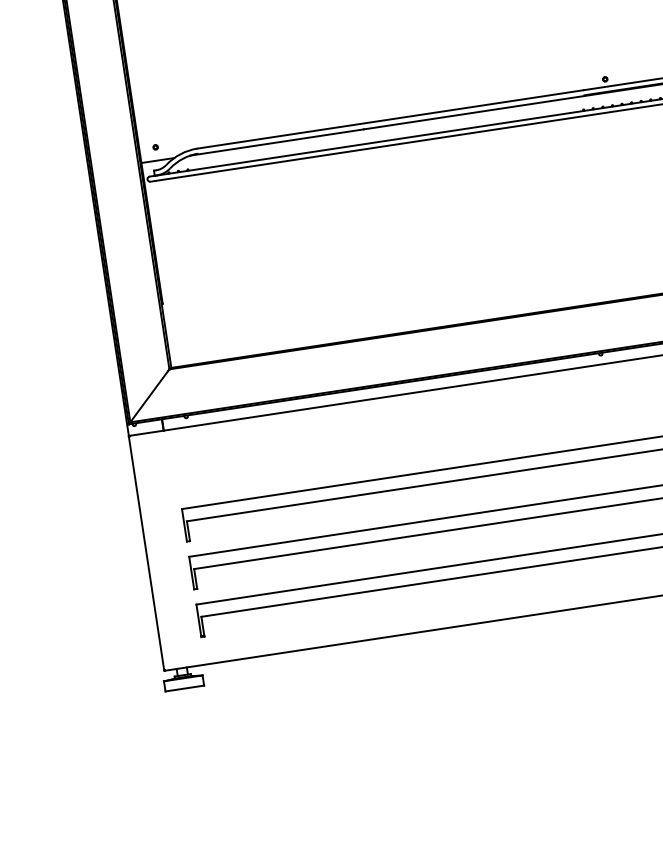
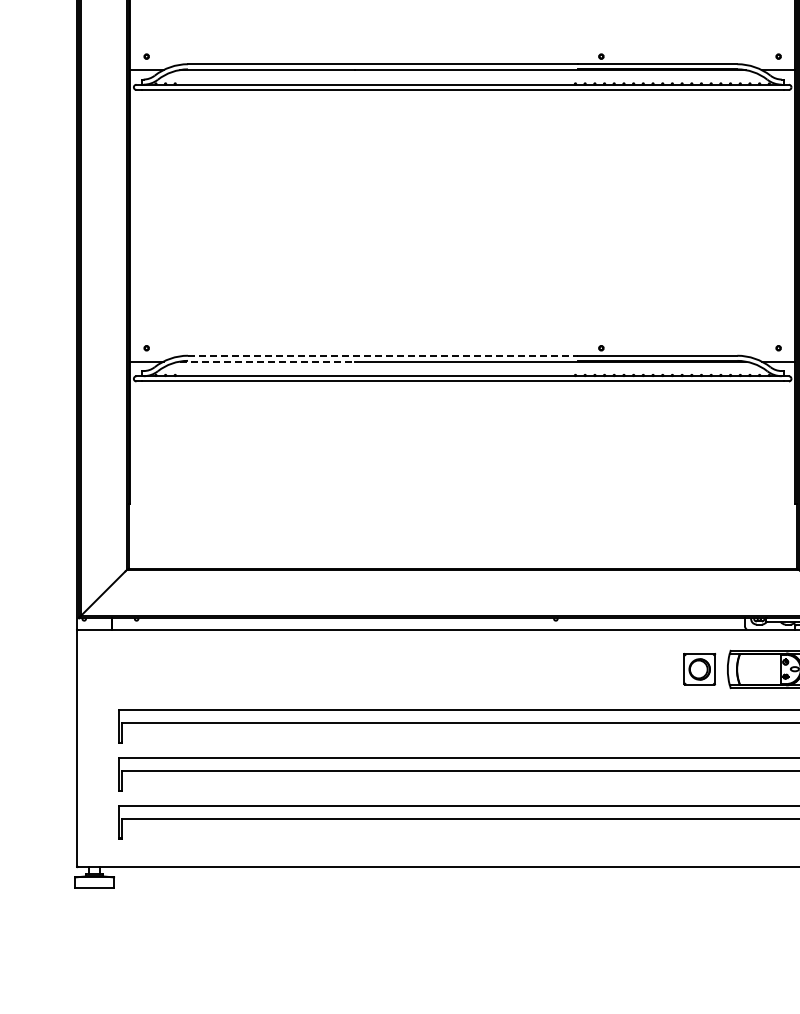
line: (390, 119) -> (383, 355), solid -> dashed
line: (277, 142) -> (267, 361), solid -> dashed

